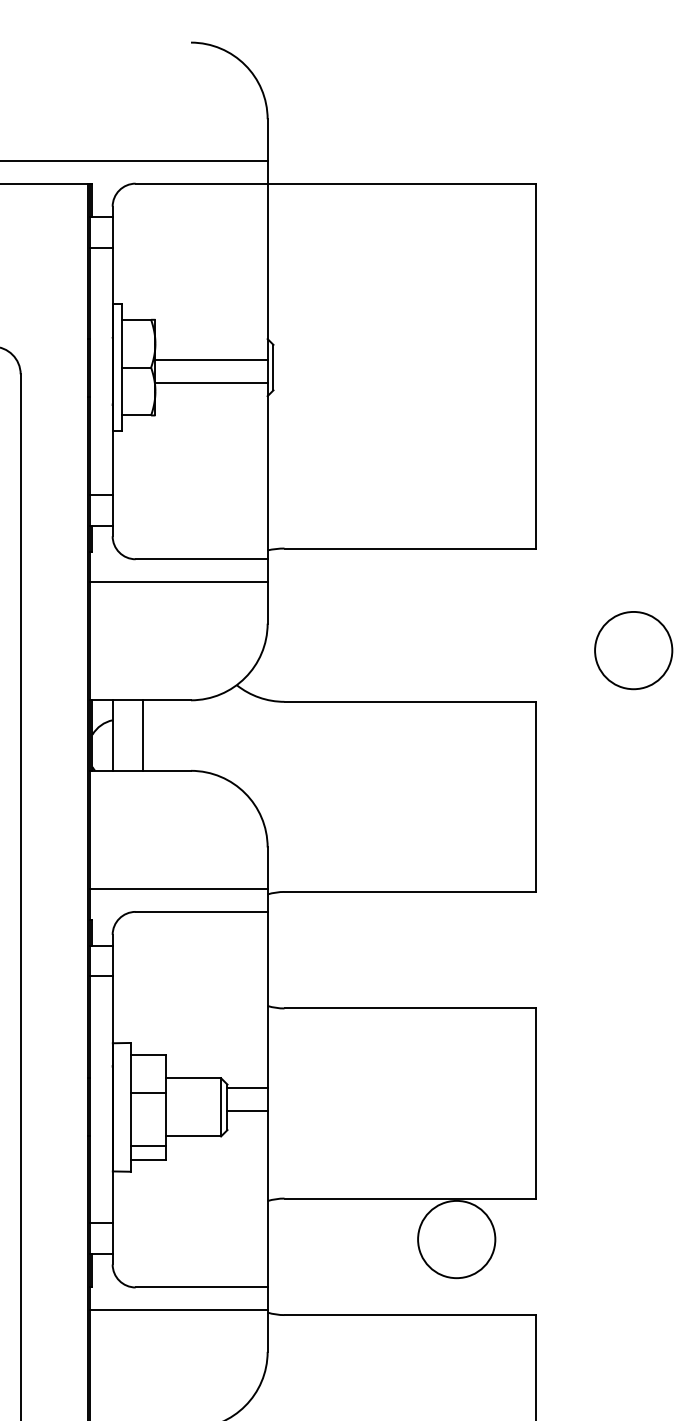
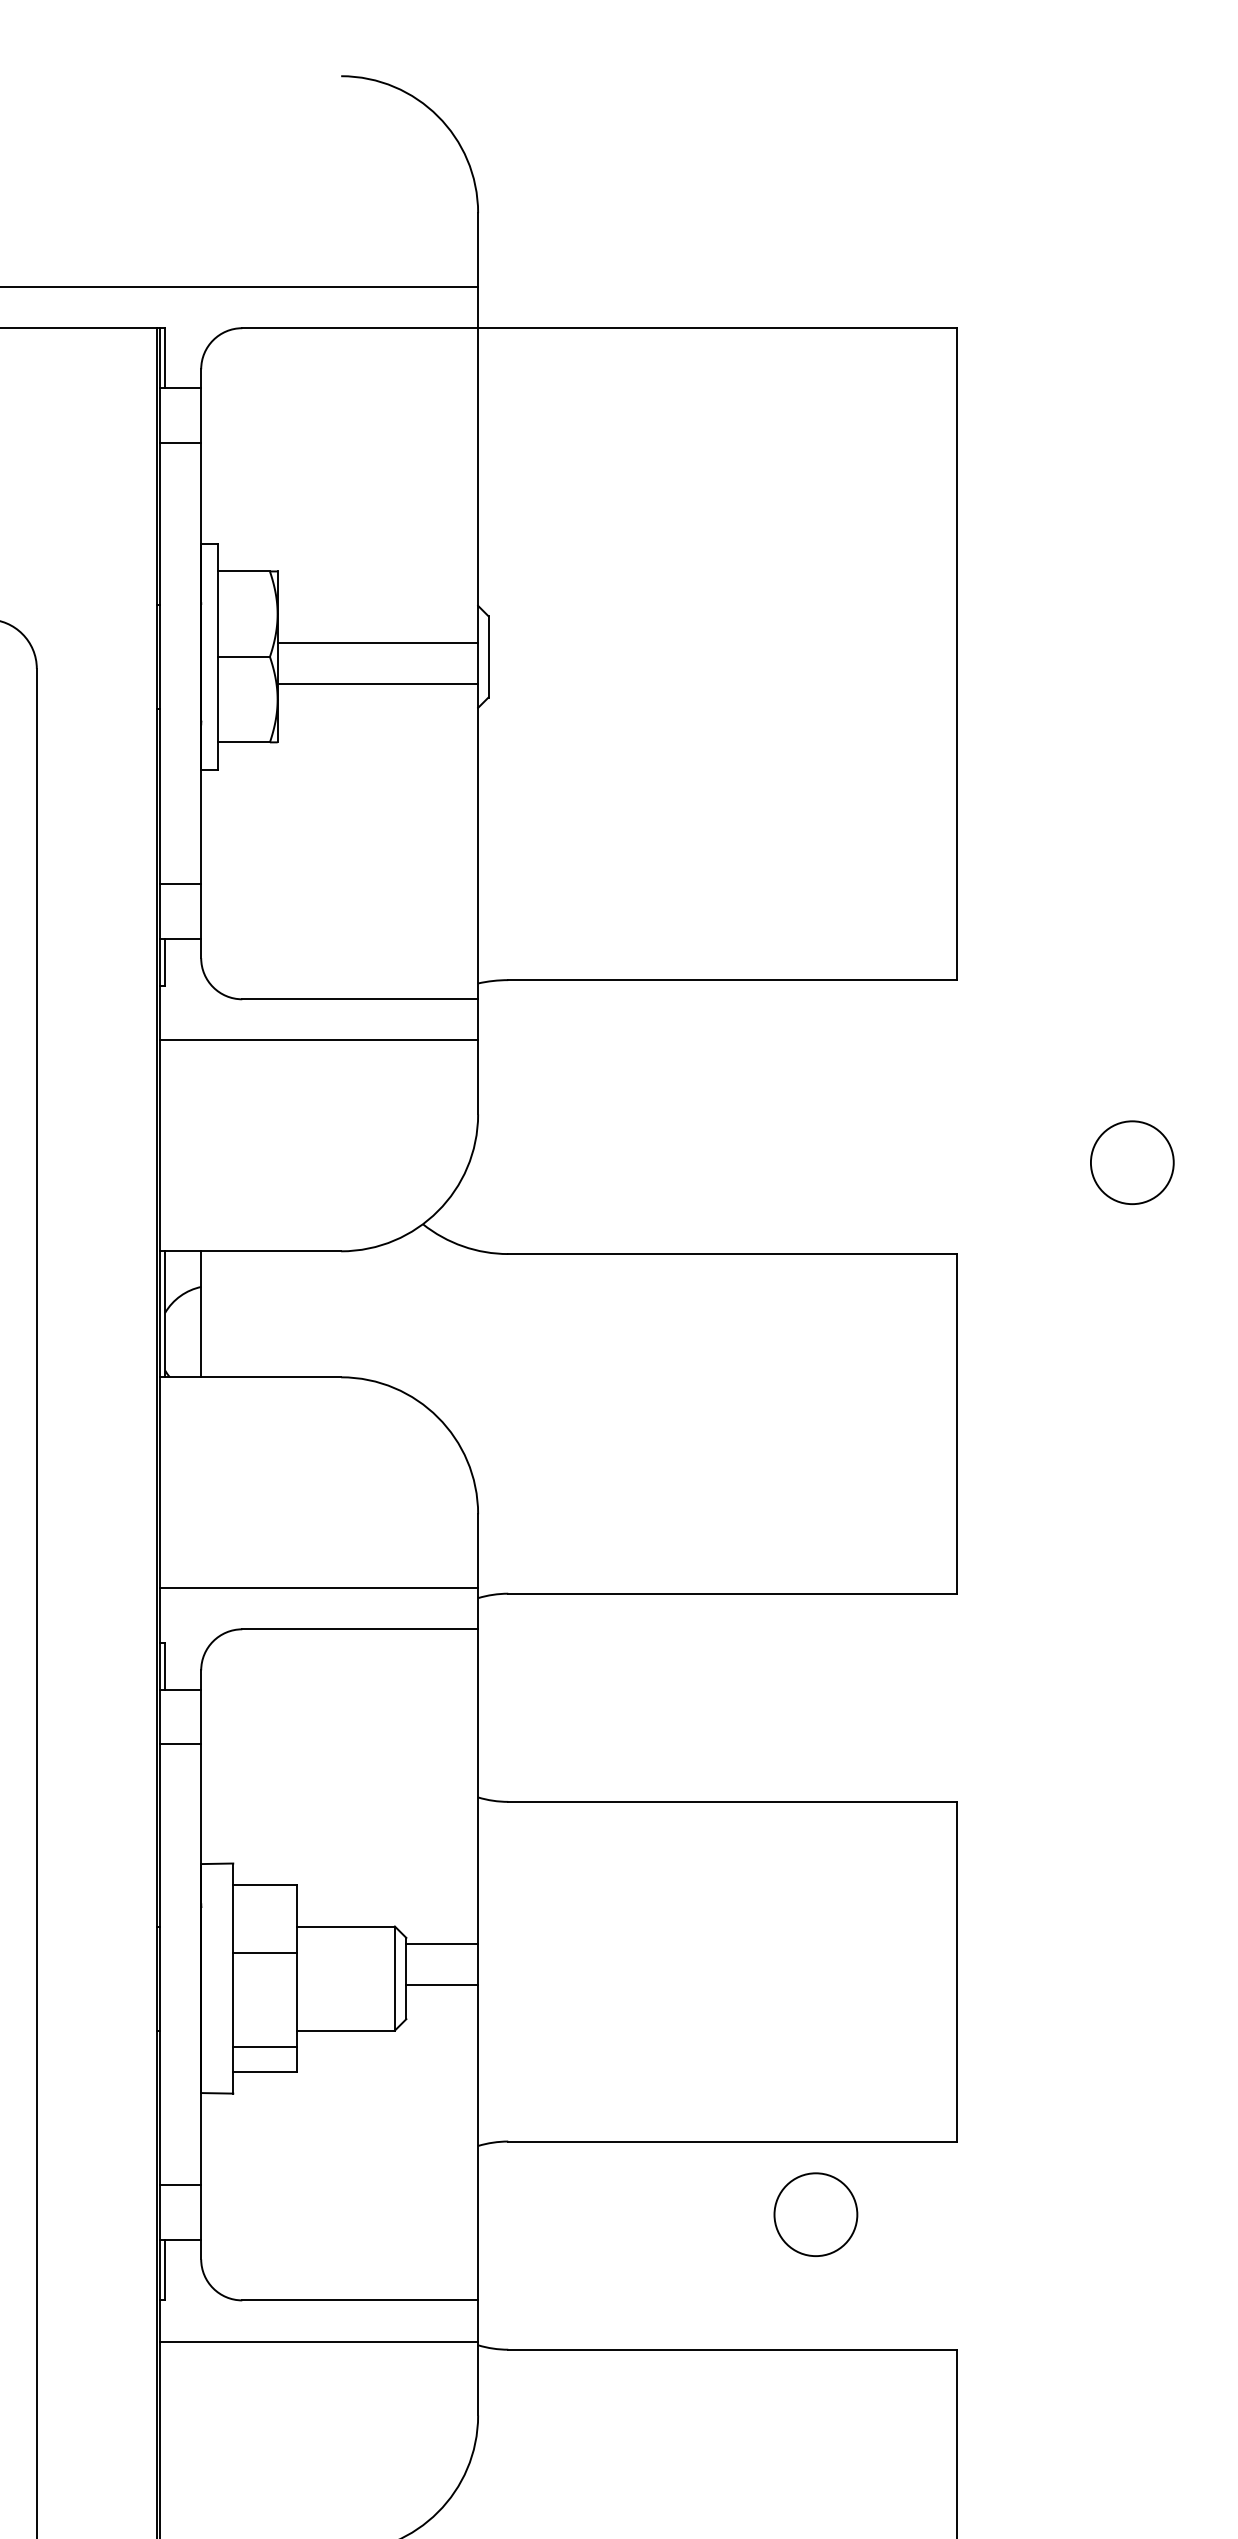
circle: (633, 650) -> (1131, 1162), size x0.6
line: (143, 735) -> (256, 1314), removed
circle: (456, 1239) -> (815, 2214), size x0.6

